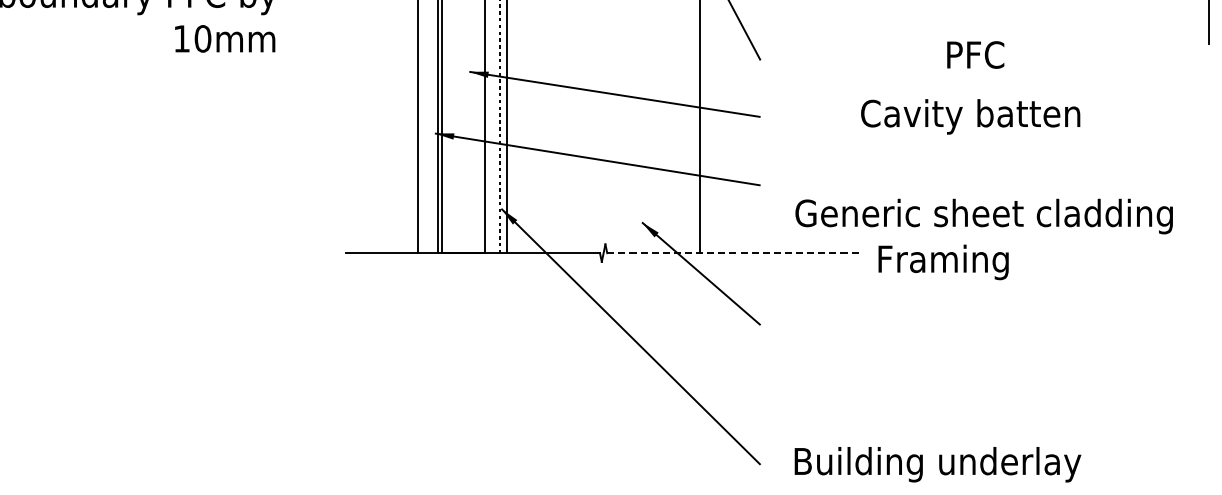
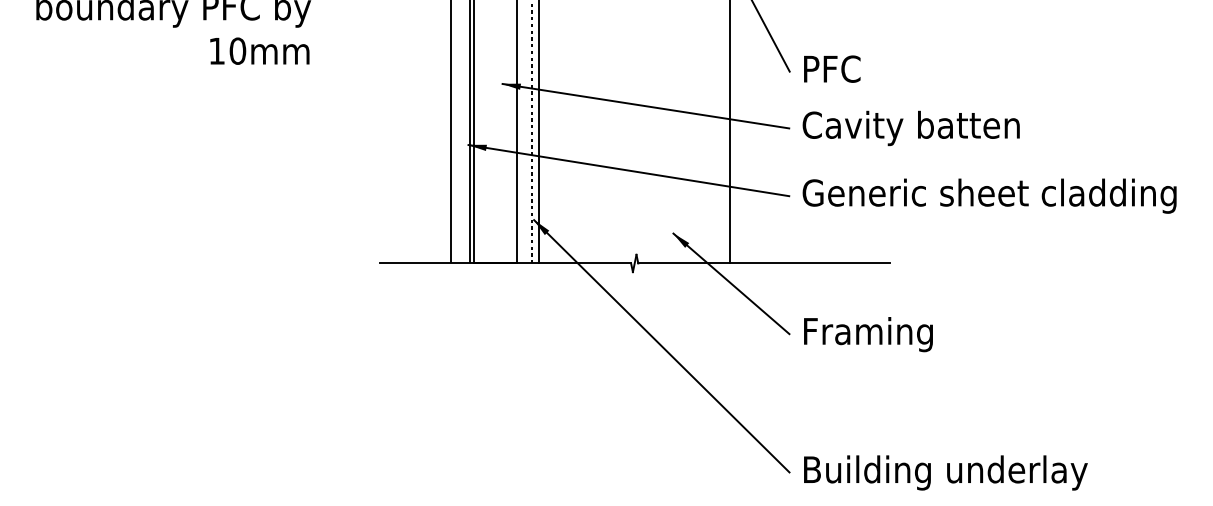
text: (975, 54) -> (832, 68), moved
text: (969, 116) -> (910, 128), moved
text: (984, 215) -> (989, 195), moved
line: (734, 253) -> (764, 263), dashed -> solid
text: (943, 262) -> (868, 334), moved
text: (937, 464) -> (945, 472), moved

